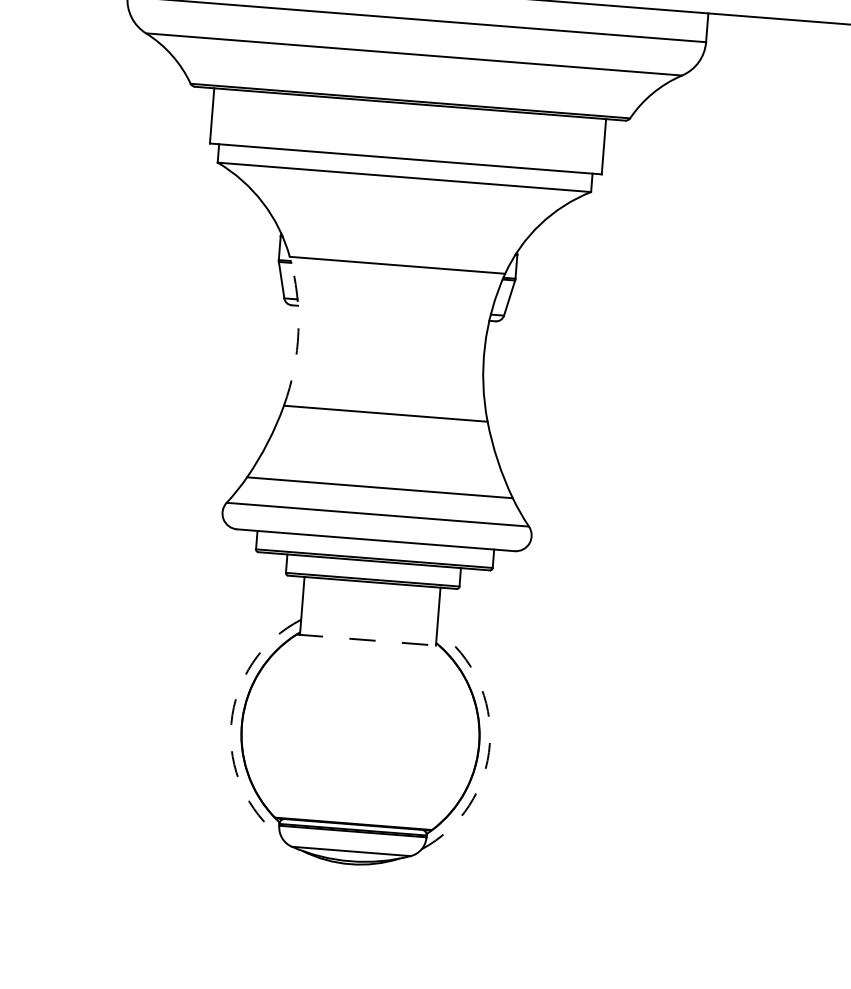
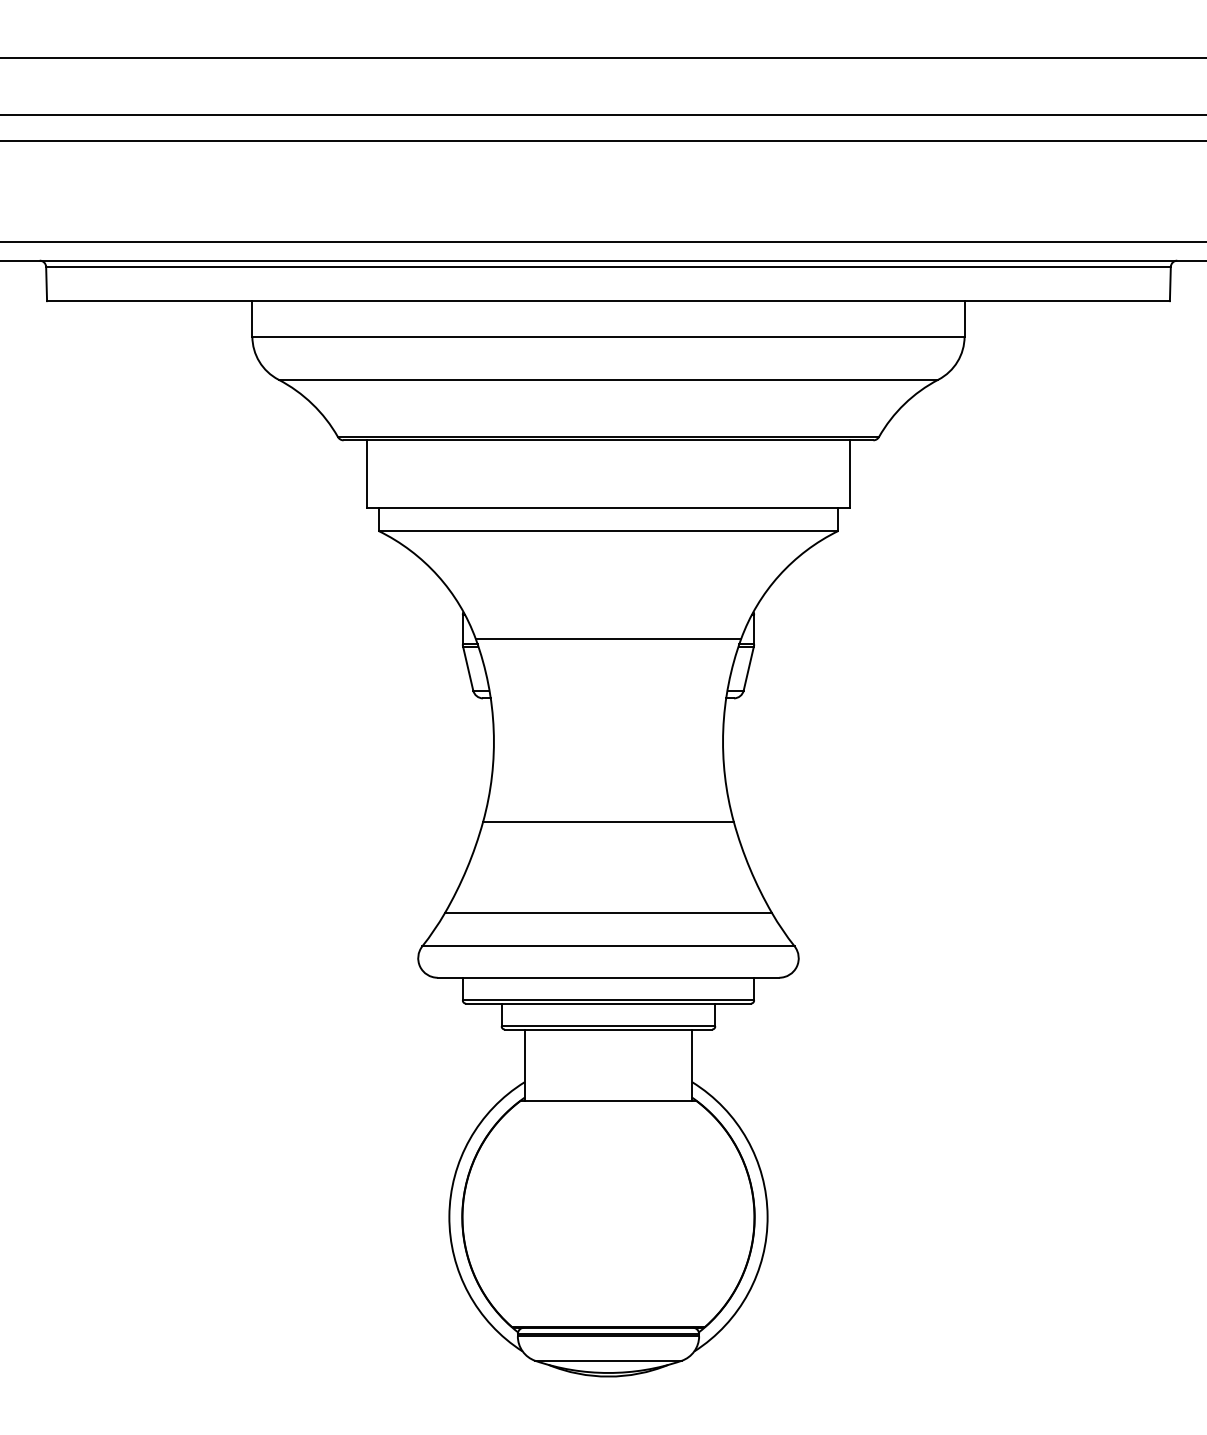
arc: (298, 332) -> (493, 730), dashed -> solid
line: (368, 639) -> (608, 1100), dashed -> solid
arc: (231, 724) -> (449, 1216), dashed -> solid
arc: (489, 744) -> (767, 1216), dashed -> solid

